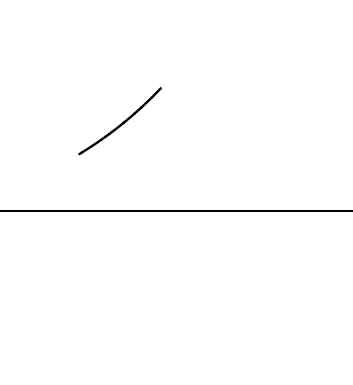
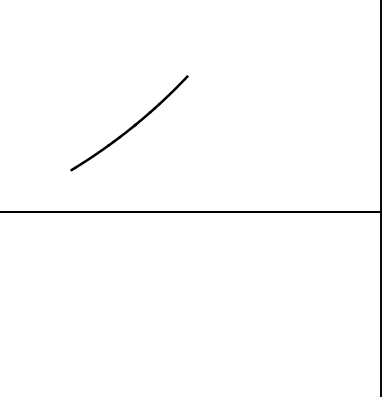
part: (120, 121) -> (129, 123), size x1.43

